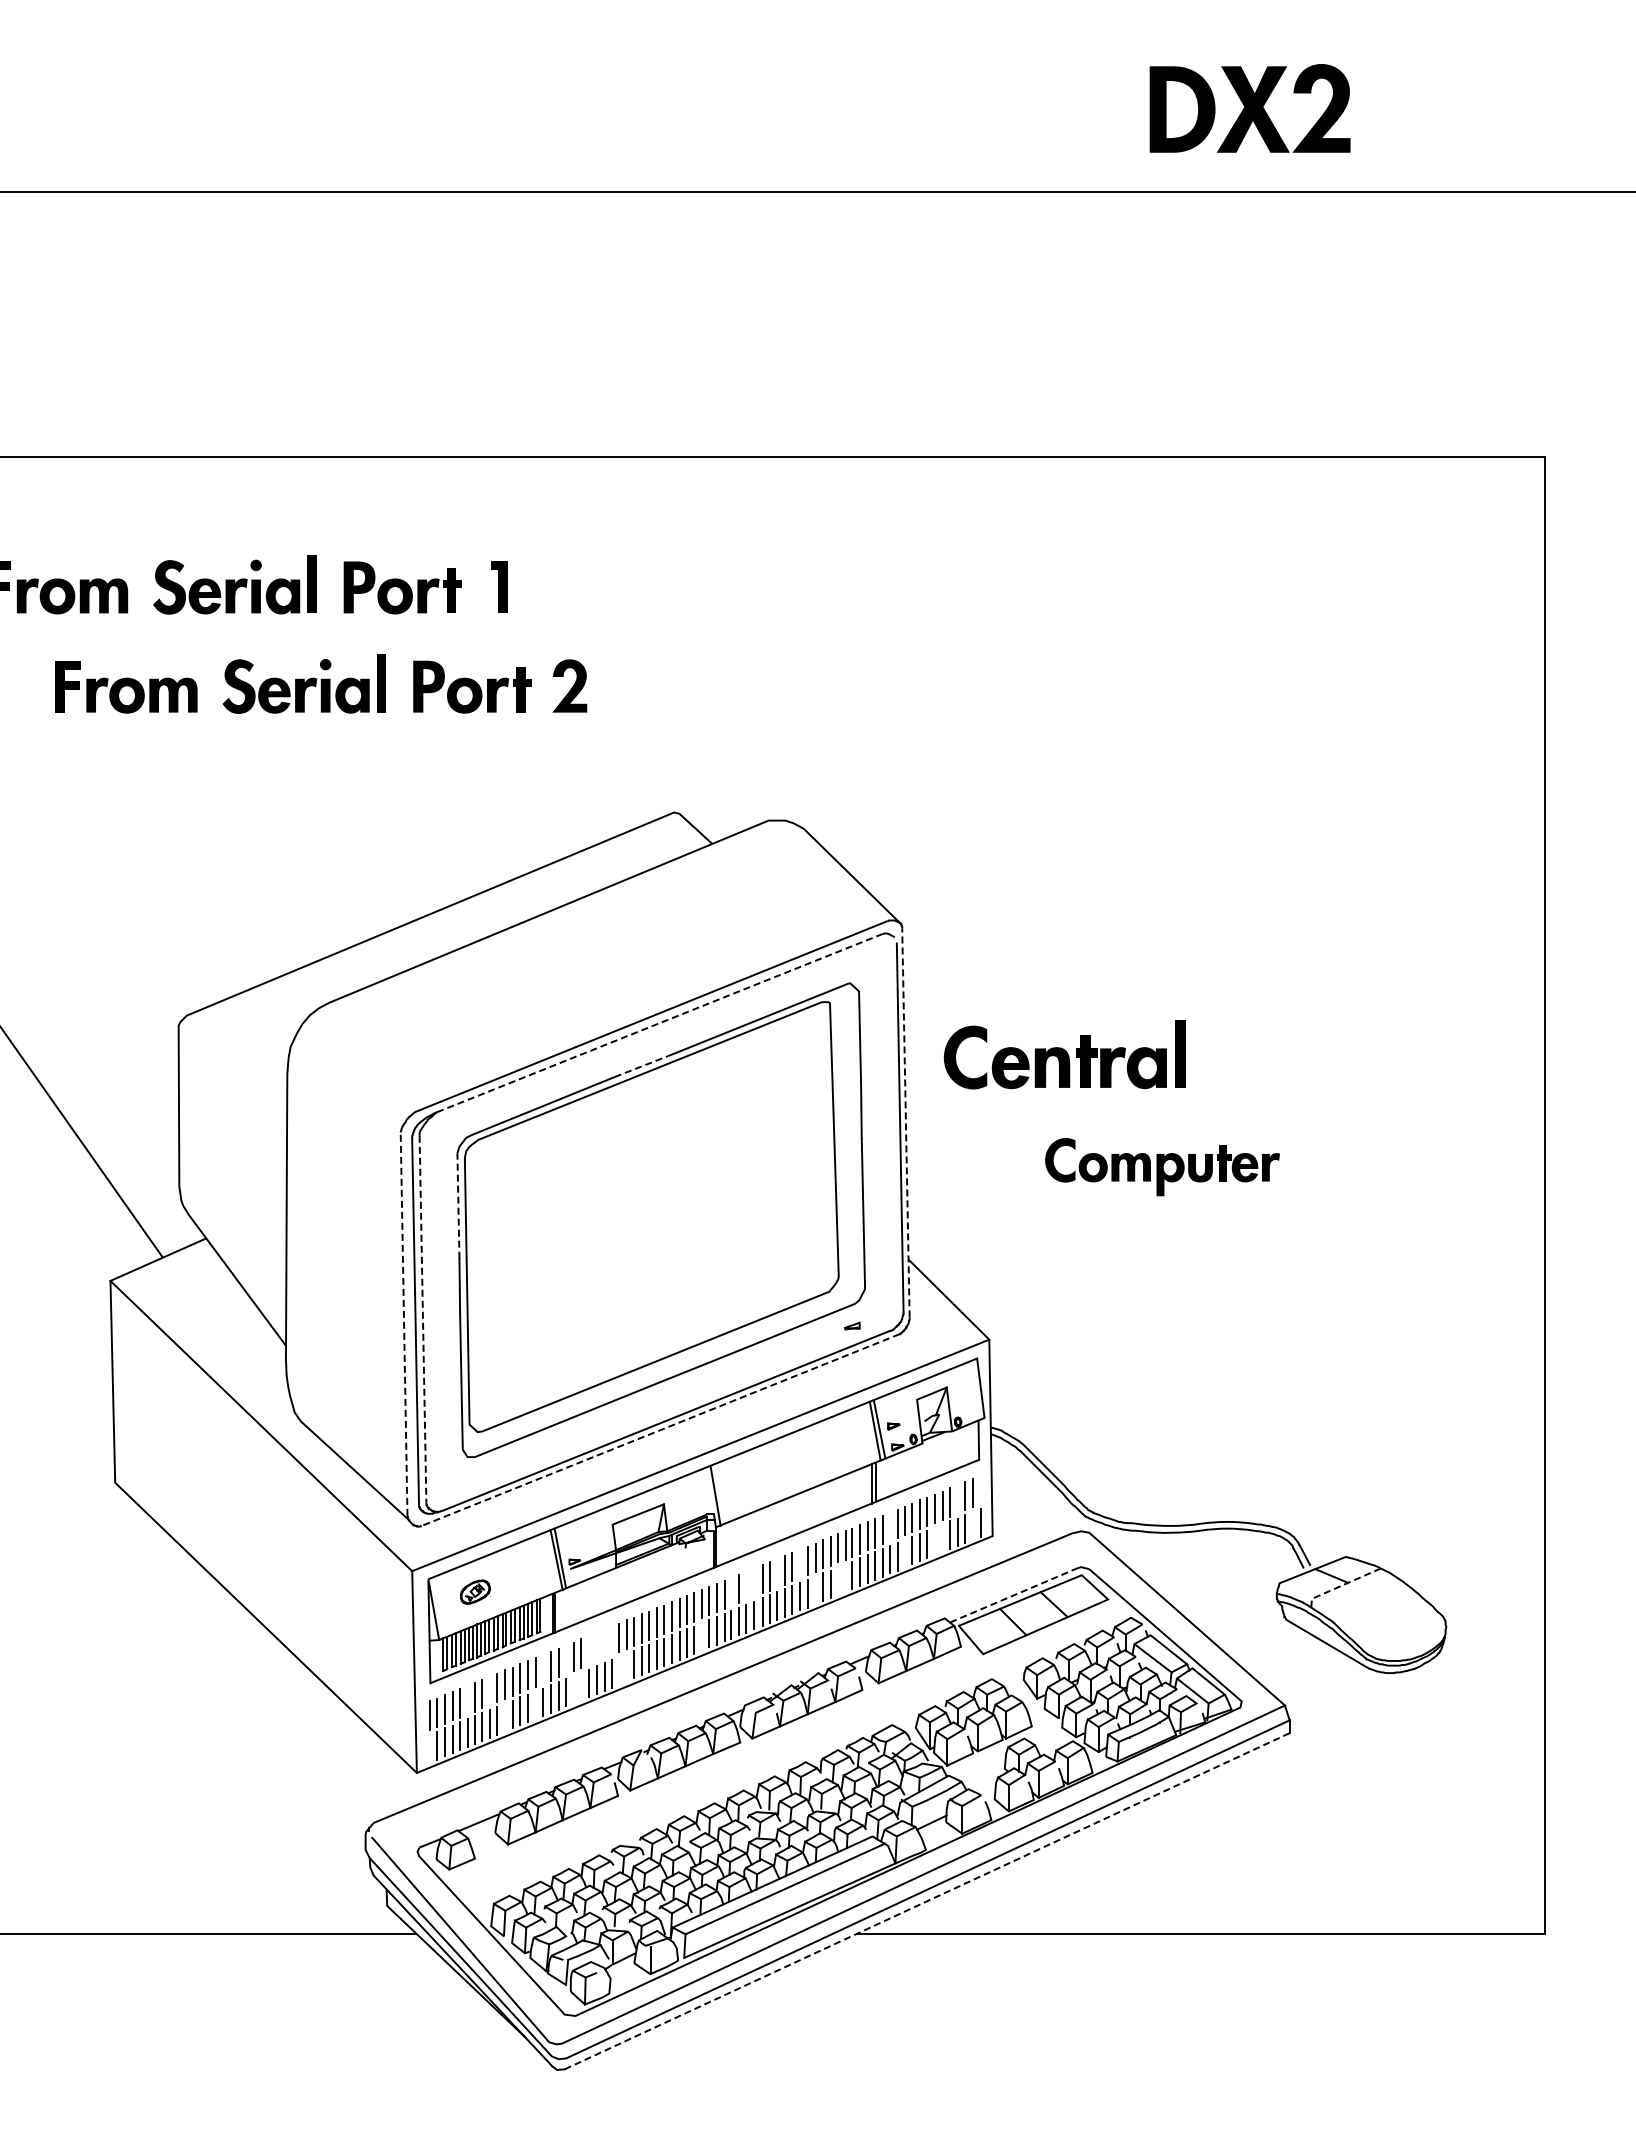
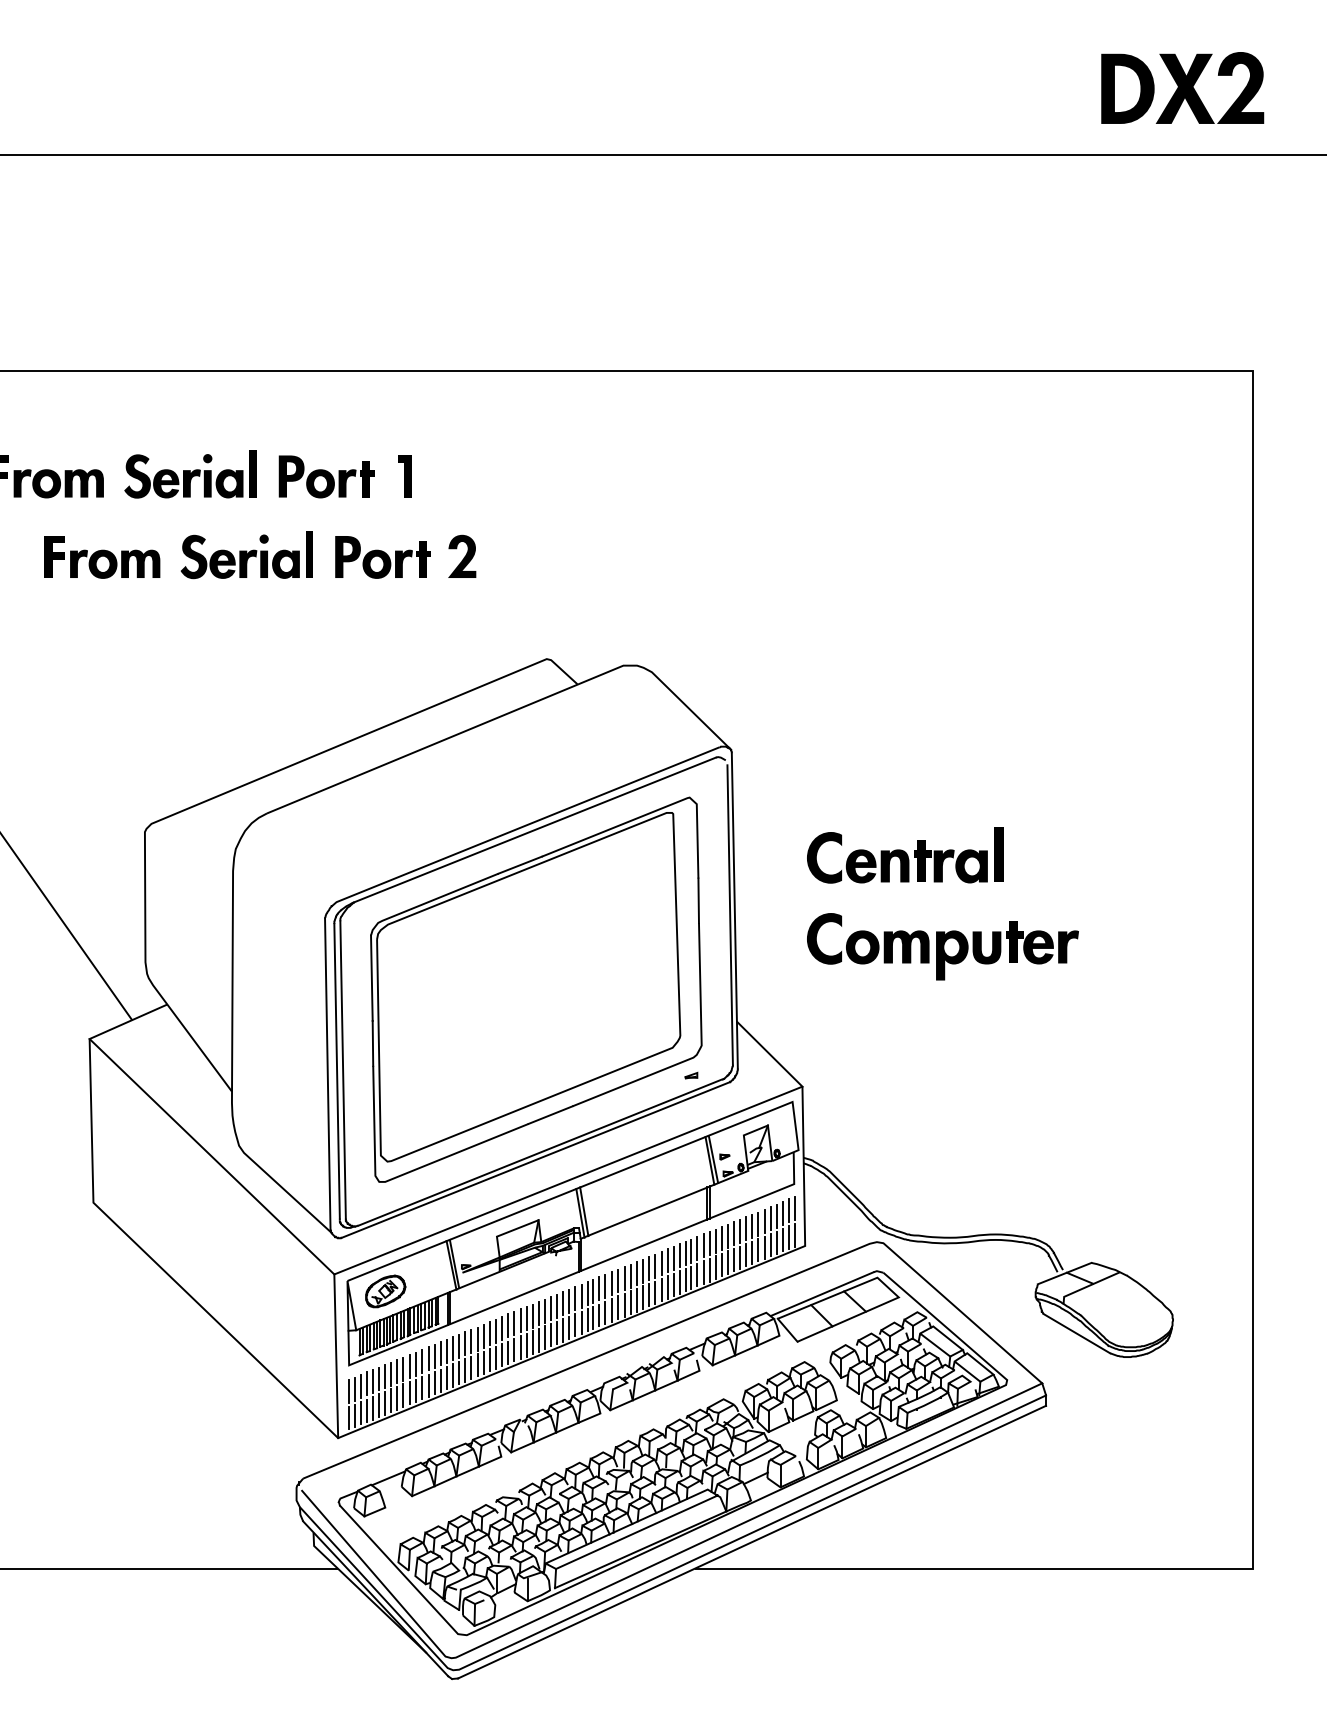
part: (1249, 108) -> (1182, 88), moved
line: (659, 1023) -> (534, 830), dashed -> solid
part: (1064, 1054) -> (904, 855), moved
line: (641, 1066) -> (520, 865), dashed -> solid
line: (905, 1122) -> (734, 910), dashed -> solid
part: (1162, 1166) -> (942, 946), size x1.43
line: (458, 1206) -> (371, 978), dashed -> solid
line: (423, 1319) -> (343, 1070), dashed -> solid
line: (404, 1324) -> (328, 1074), dashed -> solid
line: (660, 1430) -> (535, 1160), dashed -> solid
line: (980, 1490) -> (795, 1209), added
line: (720, 1493) -> (584, 1211), added
line: (957, 1499) -> (776, 1216), added
line: (973, 1525) -> (789, 1237), added
line: (890, 1527) -> (722, 1239), added
line: (942, 1538) -> (764, 1247), added
line: (934, 1540) -> (757, 1249), added
line: (904, 1553) -> (733, 1260), added
line: (799, 1563) -> (648, 1268), added
line: (777, 1573) -> (630, 1276), added
line: (845, 1578) -> (685, 1280), added
line: (838, 1580) -> (680, 1281), added
line: (754, 1582) -> (611, 1283), added
line: (746, 1585) -> (605, 1286), added
line: (1341, 1585) -> (1088, 1286), dashed -> solid
line: (815, 1590) -> (661, 1290), added
part: (475, 1591) -> (385, 1290), size x1.67
line: (731, 1591) -> (593, 1290), added
line: (1013, 1595) -> (822, 1294), dashed -> solid
line: (701, 1636) -> (569, 1327), added
line: (611, 1641) -> (496, 1331), added
line: (604, 1643) -> (490, 1333), added
line: (597, 1647) -> (484, 1336), added
line: (589, 1650) -> (478, 1338), added
line: (566, 1660) -> (459, 1346), added
line: (626, 1667) -> (508, 1352), added
line: (543, 1668) -> (440, 1353), added
line: (619, 1670) -> (502, 1354), added
line: (580, 1686) -> (470, 1367), added
line: (573, 1689) -> (465, 1370), added
line: (489, 1691) -> (397, 1372), added
line: (467, 1699) -> (379, 1378), added
line: (535, 1704) -> (434, 1382), added
line: (505, 1717) -> (410, 1393), added
line: (429, 1748) -> (348, 1418), added
line: (927, 1901) -> (752, 1542), dashed -> solid

